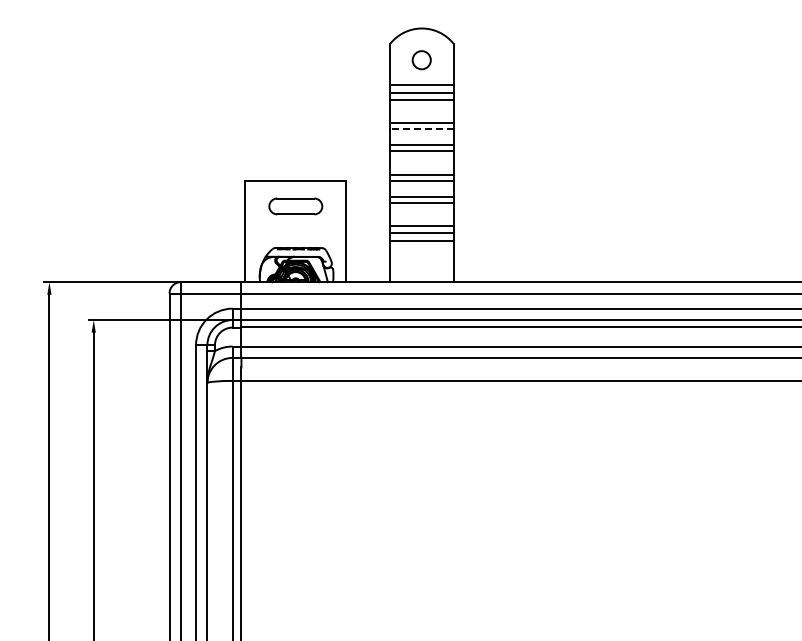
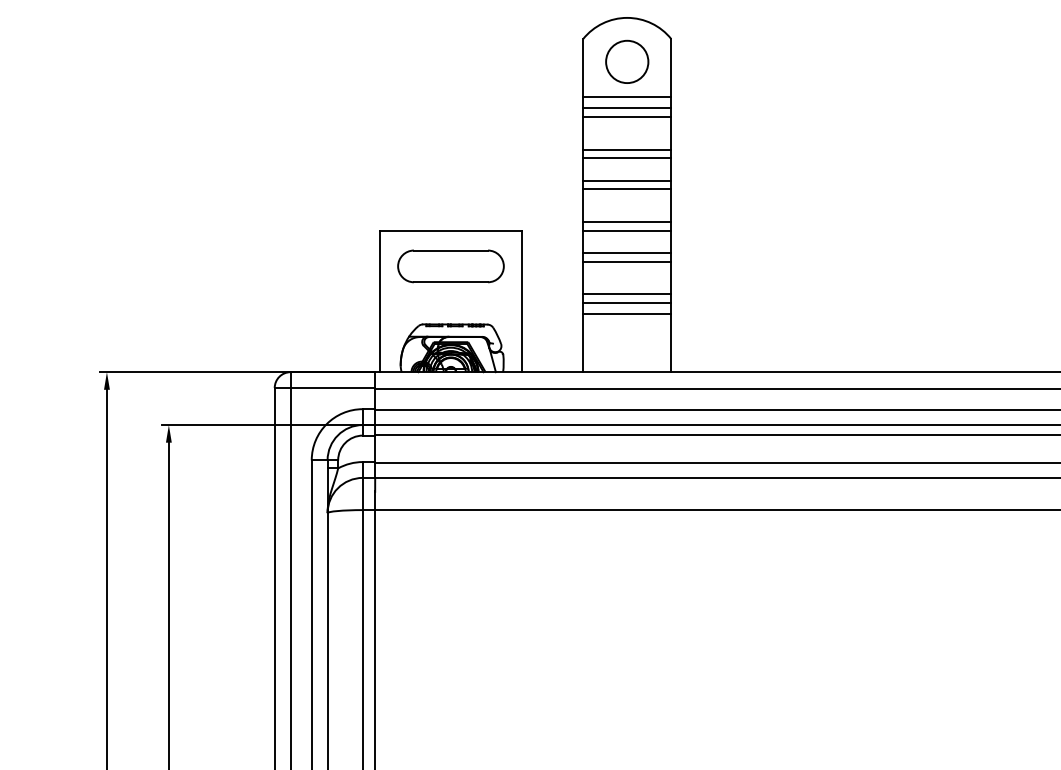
circle: (421, 60) -> (626, 62), size x1.67
line: (421, 129) -> (626, 158), dashed -> solid
part: (295, 206) -> (450, 266), size x1.43

